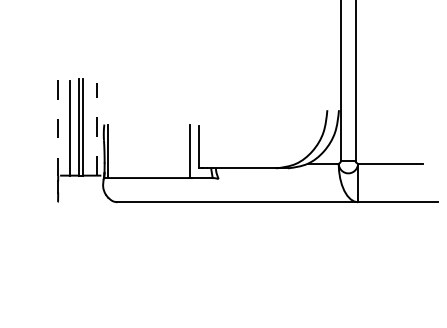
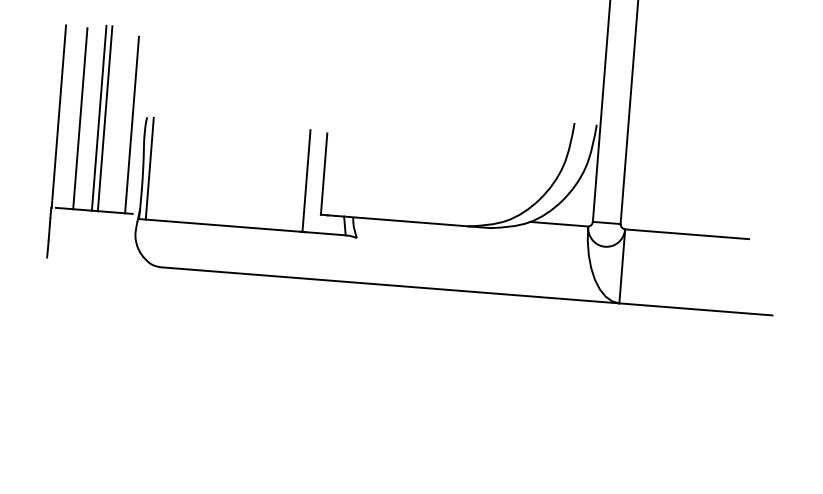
line: (58, 127) -> (59, 115), dashed -> solid
line: (96, 128) -> (131, 123), dashed -> solid

